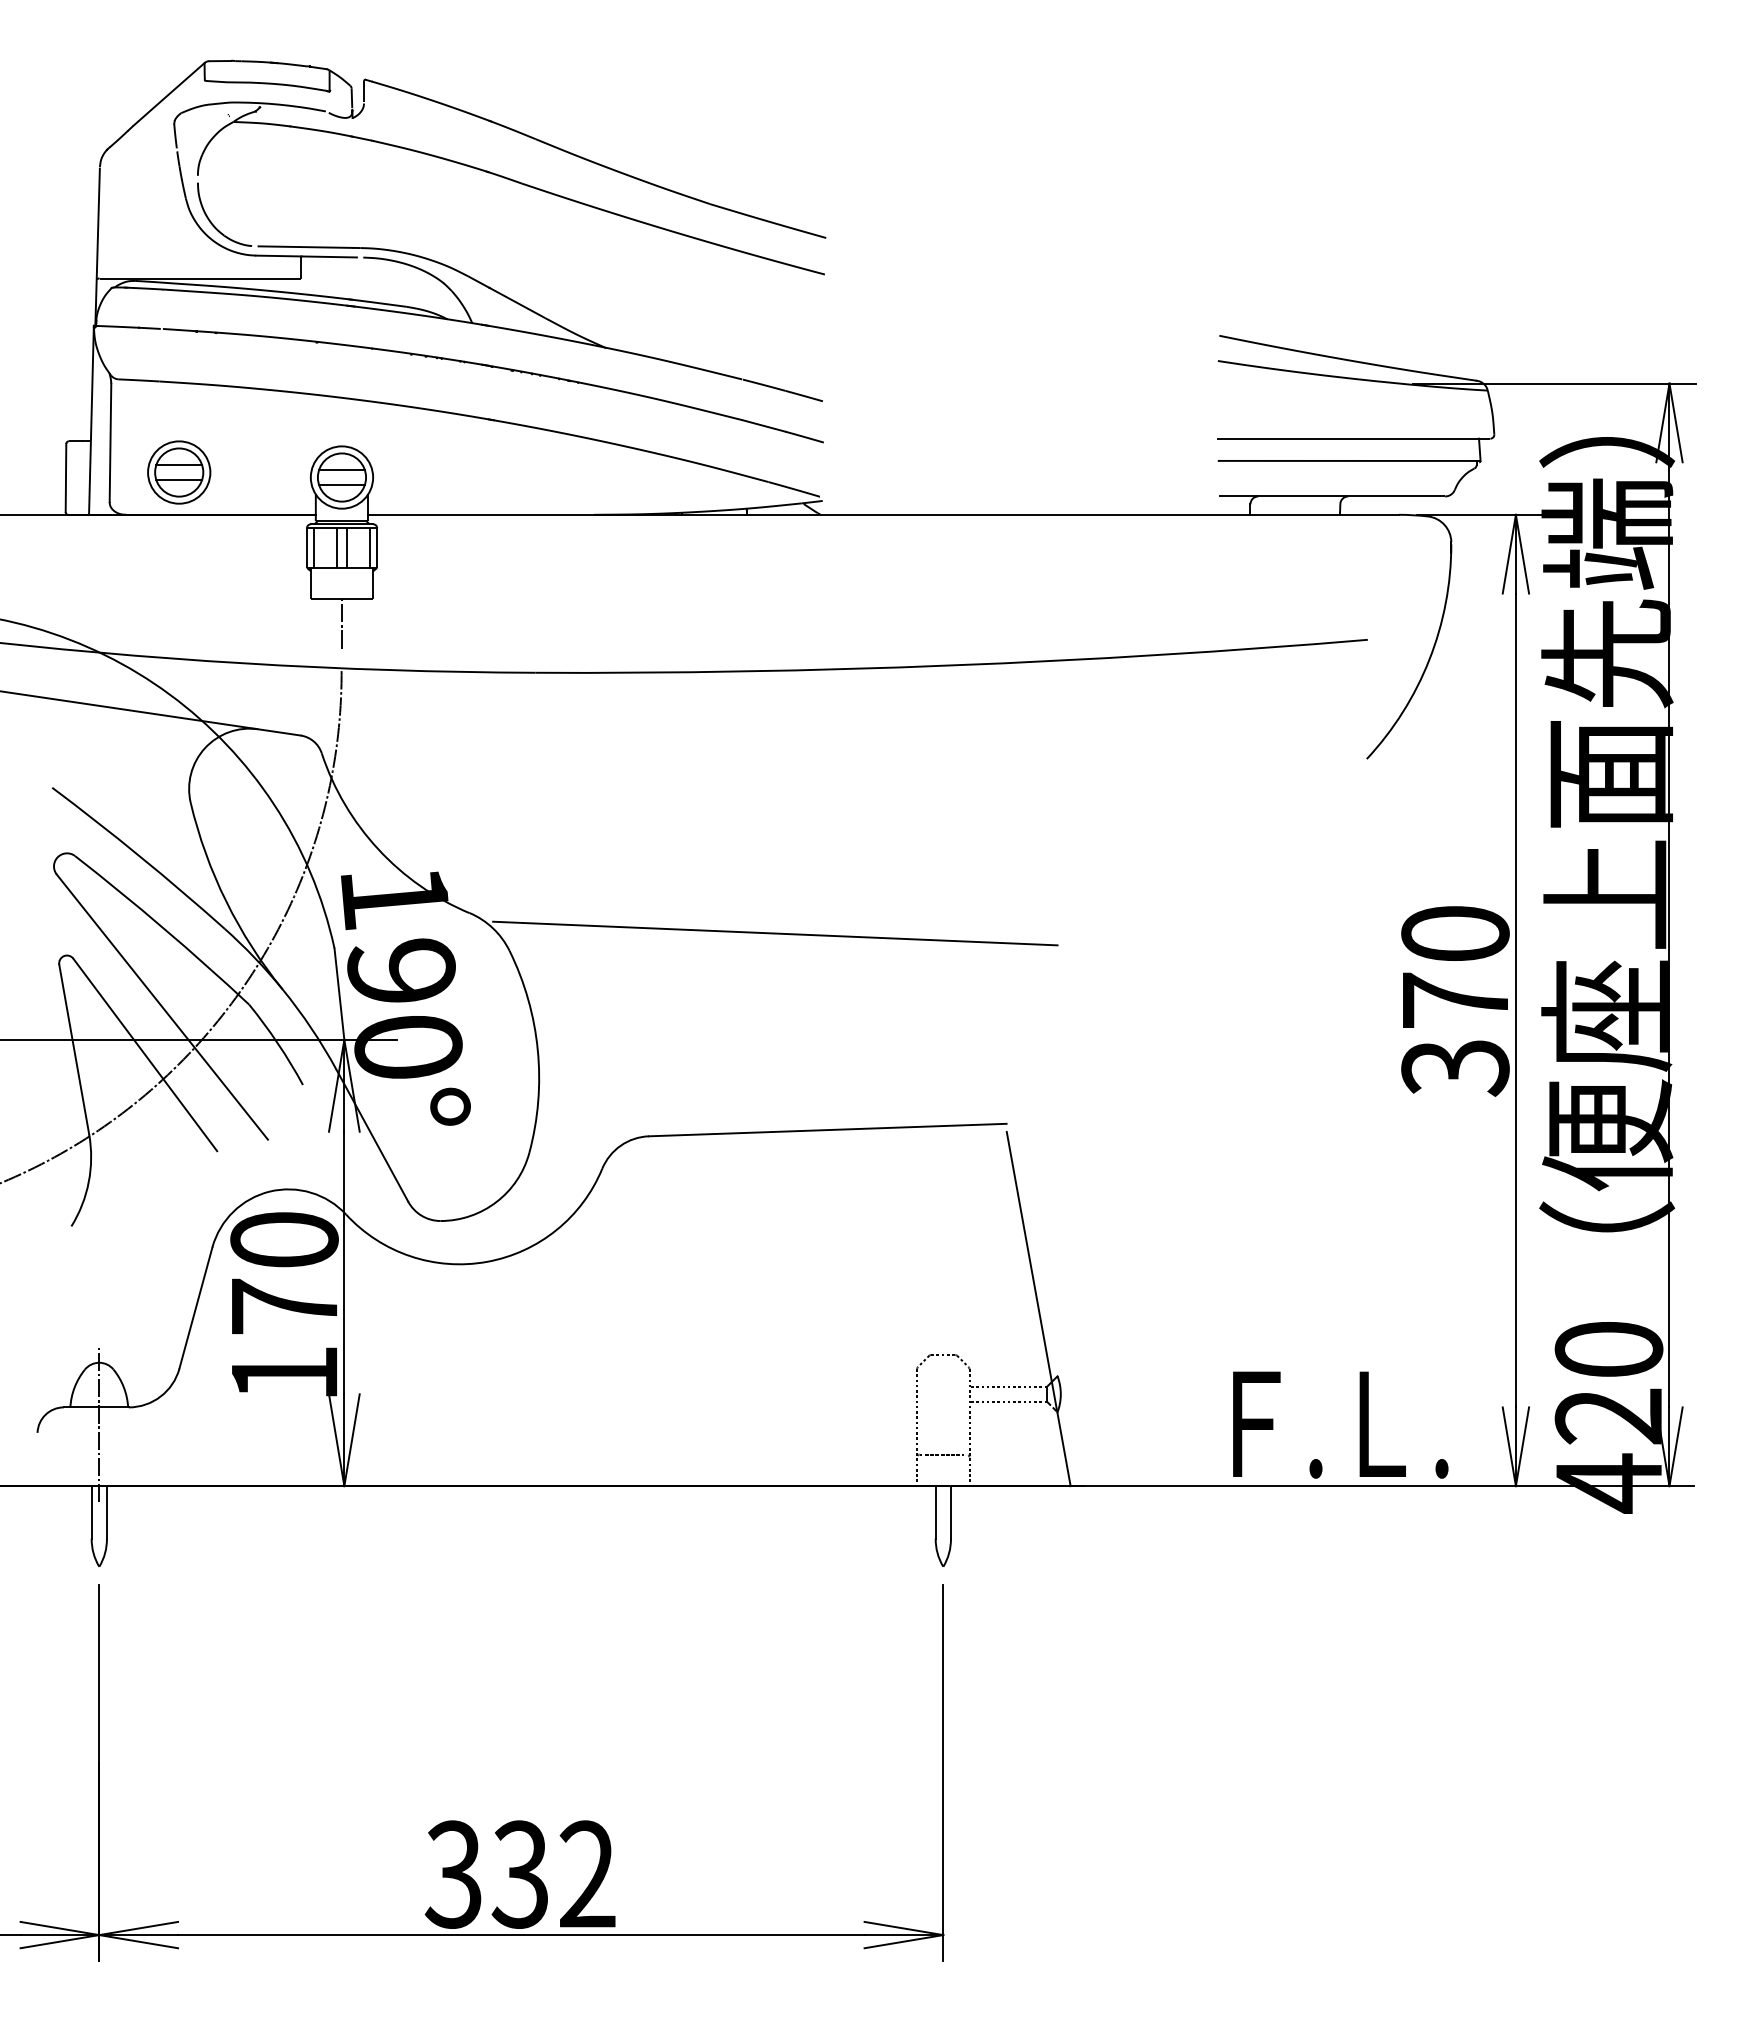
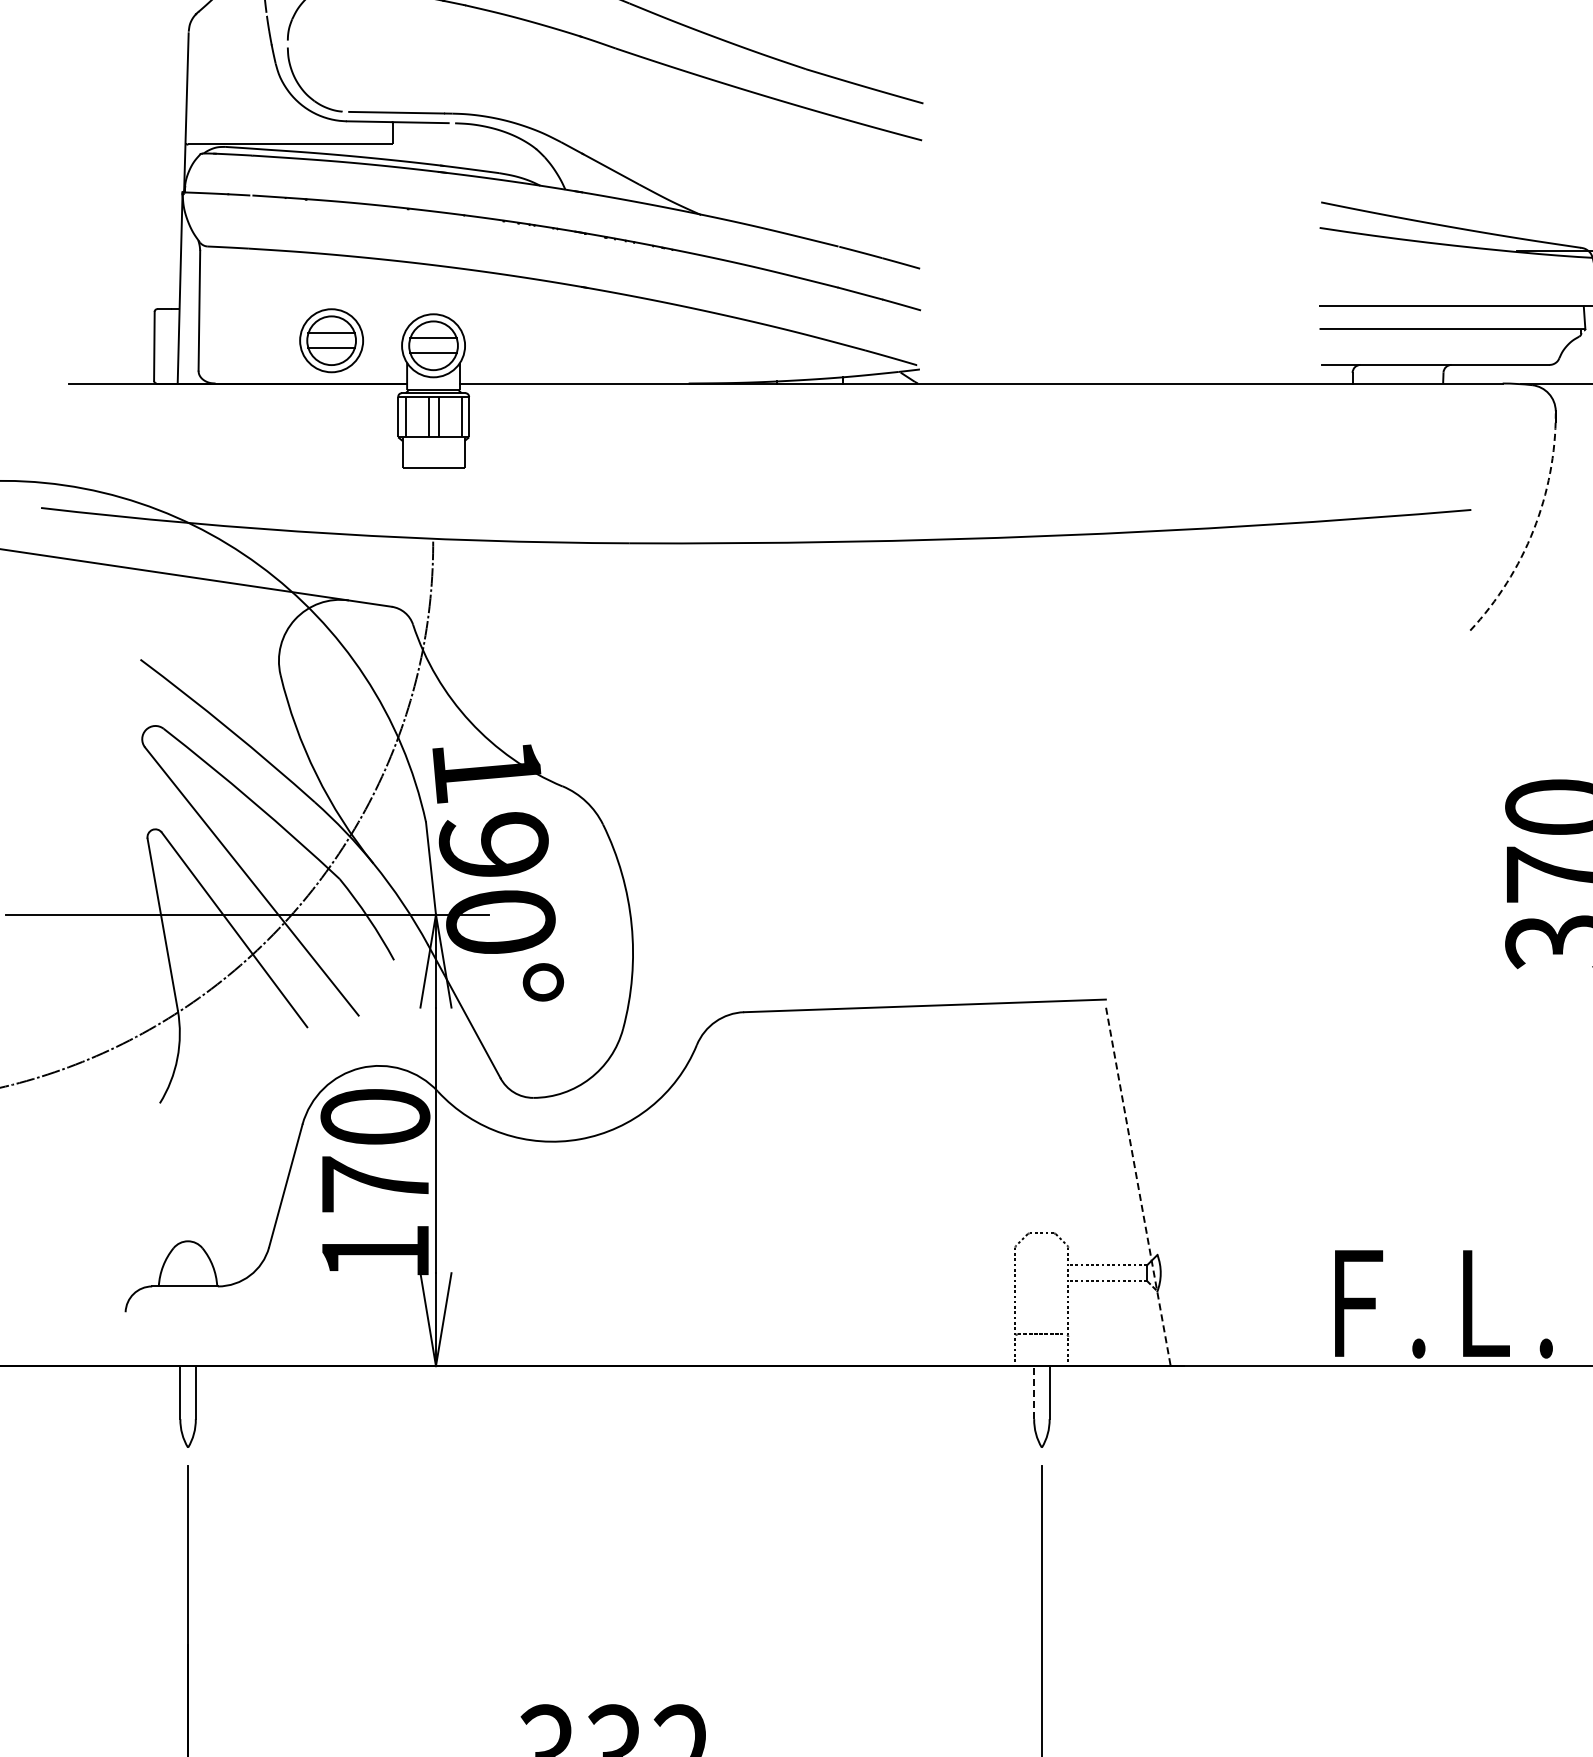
part: (179, 472) -> (331, 340), moved
line: (341, 623) -> (433, 493), removed
arc: (1429, 659) -> (1533, 529), solid -> dashed
line: (775, 933) -> (872, 807), removed
line: (1038, 1309) -> (1138, 1187), solid -> dashed
line: (99, 1424) -> (188, 1303), removed
line: (935, 1511) -> (1033, 1391), solid -> dashed

